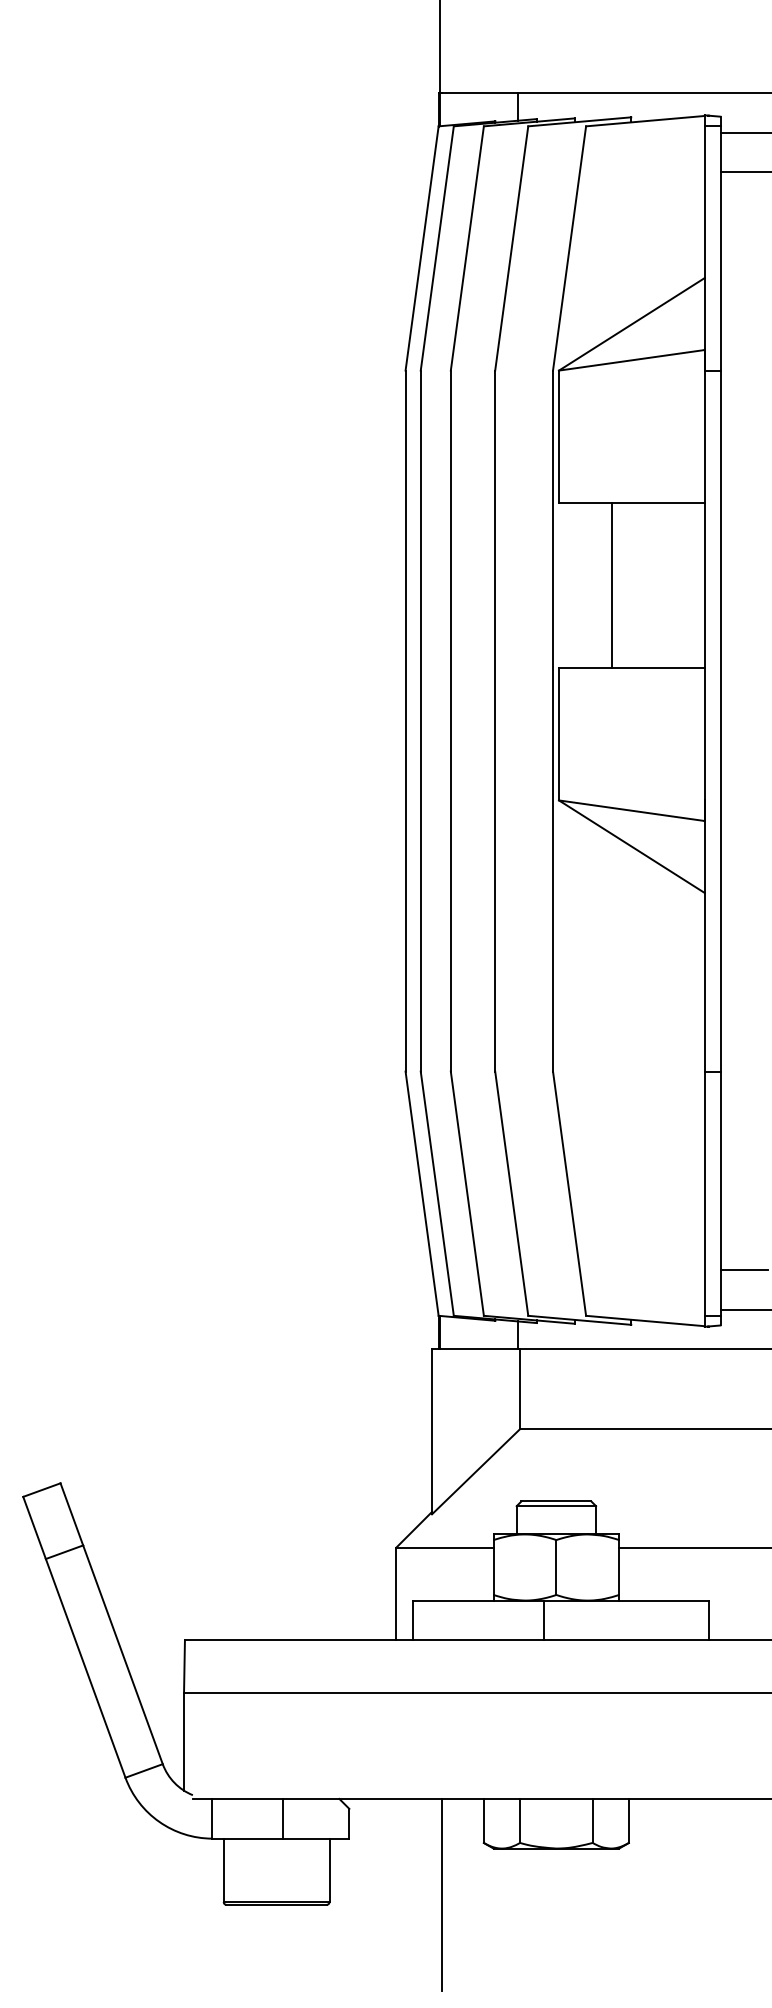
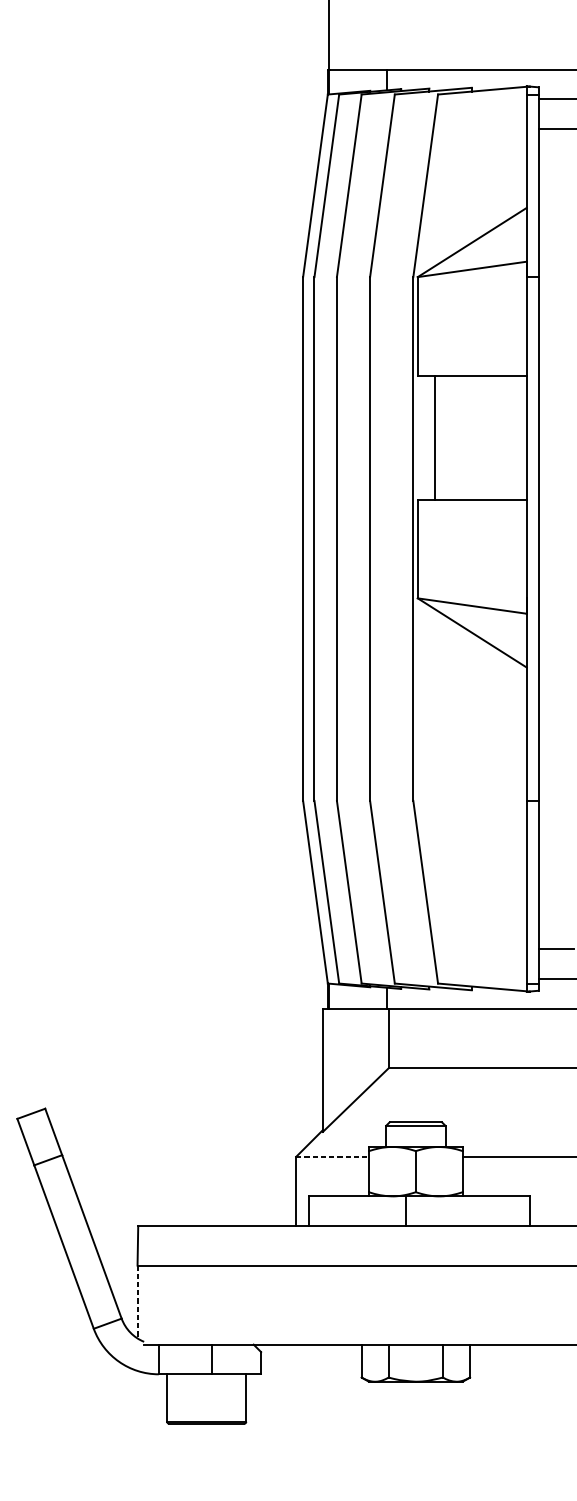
line: (612, 585) -> (435, 437), moved
line: (444, 1547) -> (332, 1156), solid -> dashed
line: (184, 1741) -> (137, 1301), solid -> dashed
line: (441, 1894) -> (329, 1416), removed

